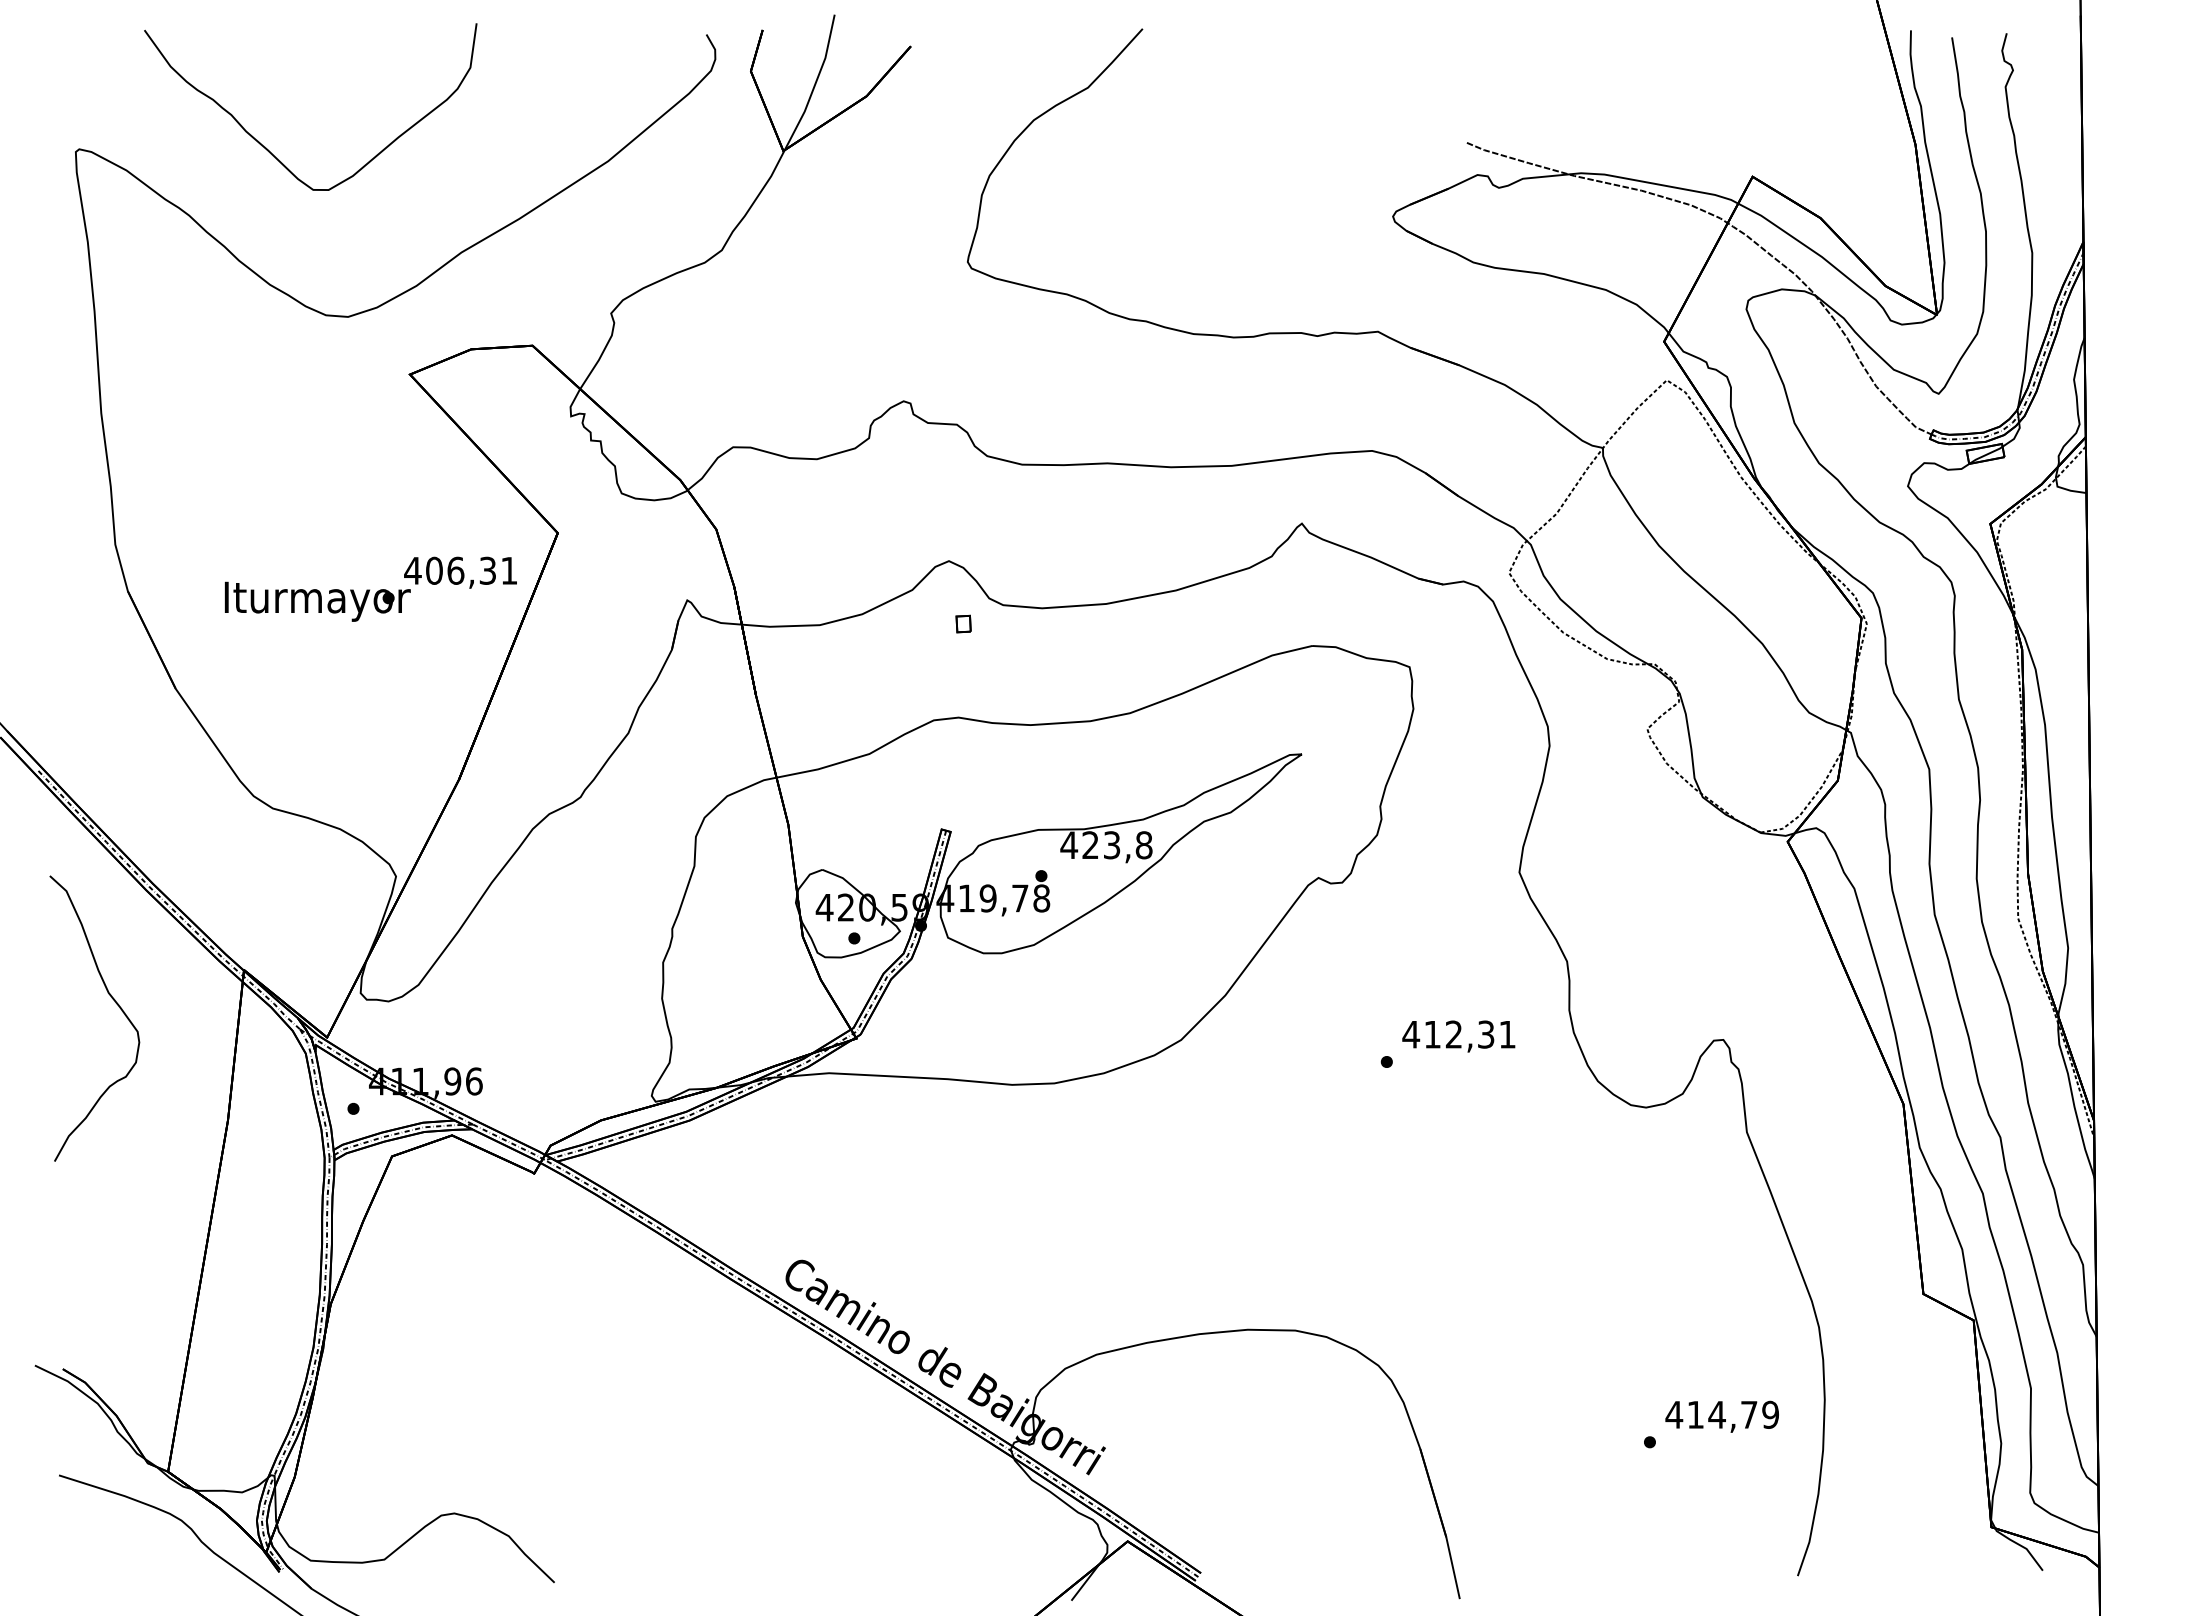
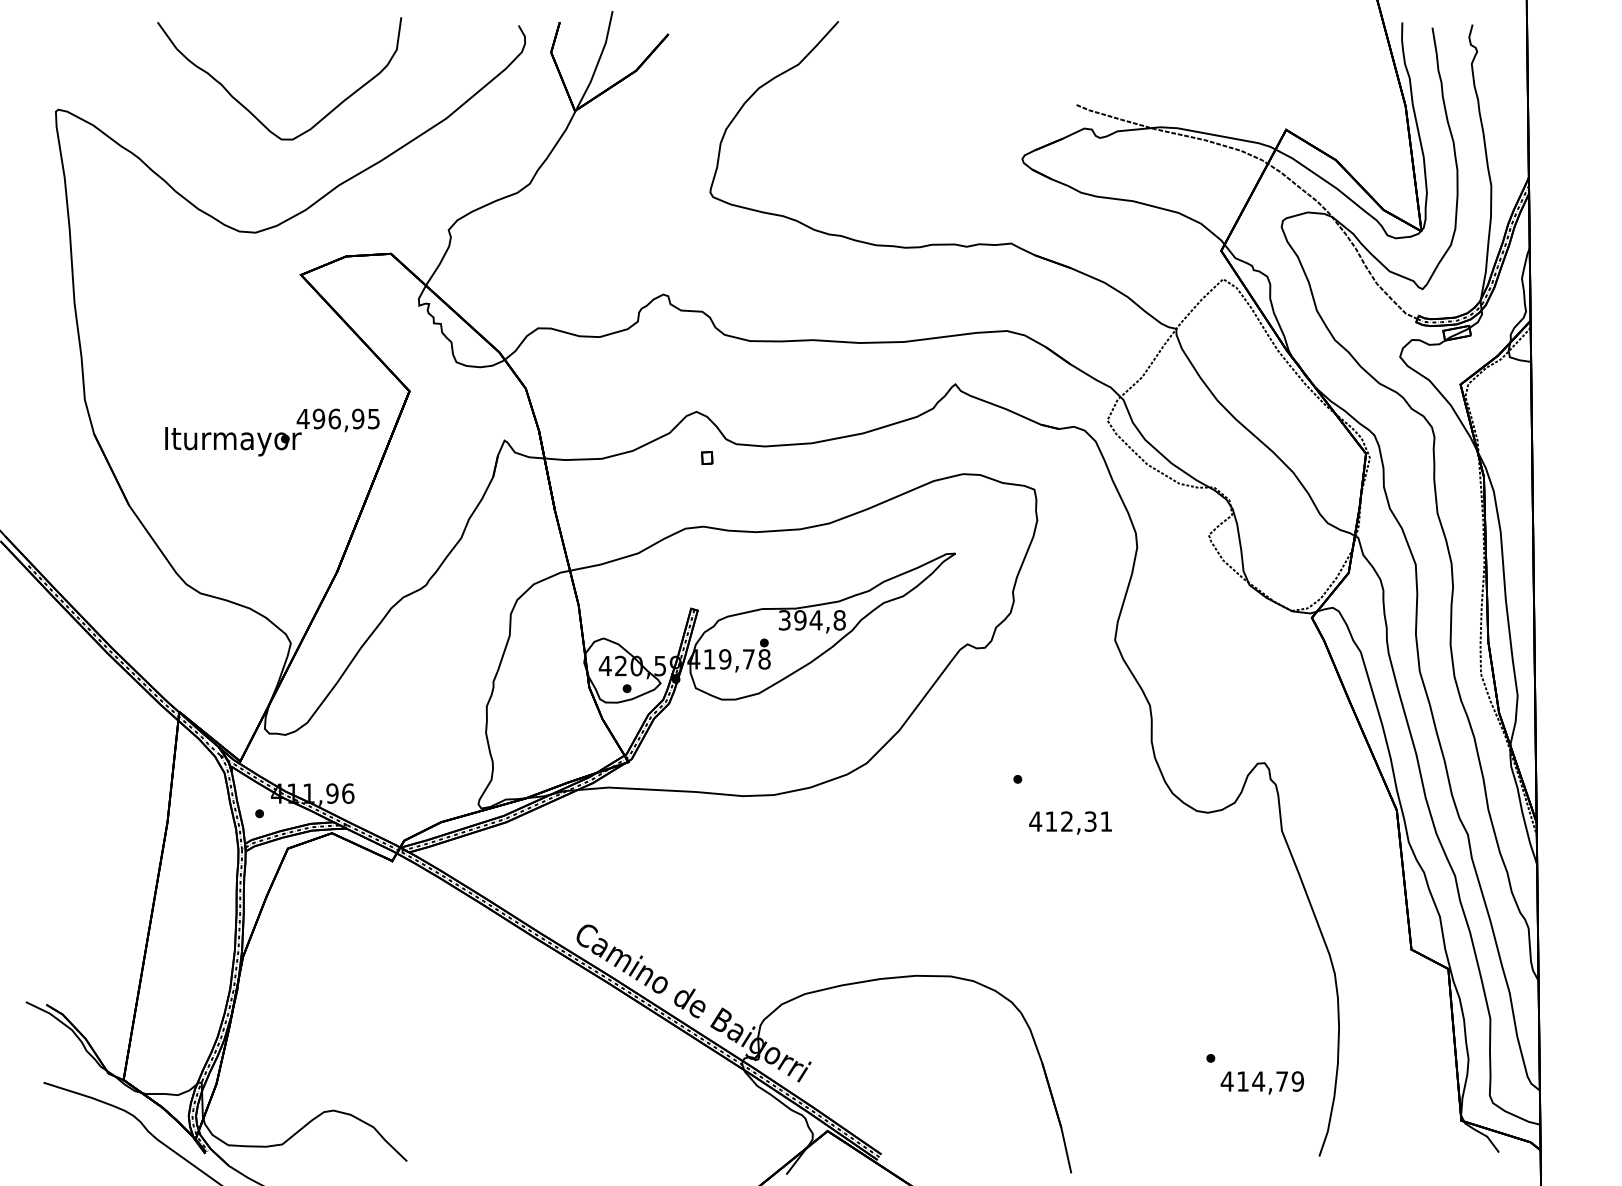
curve: (267, 148) -> (247, 109), moved
text: (471, 570) -> (346, 418), 406,31 -> 496,95
text: (1090, 845) -> (800, 620), 423,8 -> 394,8
curve: (115, 1003) -> (85, 736), removed
text: (1458, 1036) -> (1070, 823), moved
text: (1721, 1416) -> (1261, 1082), moved

